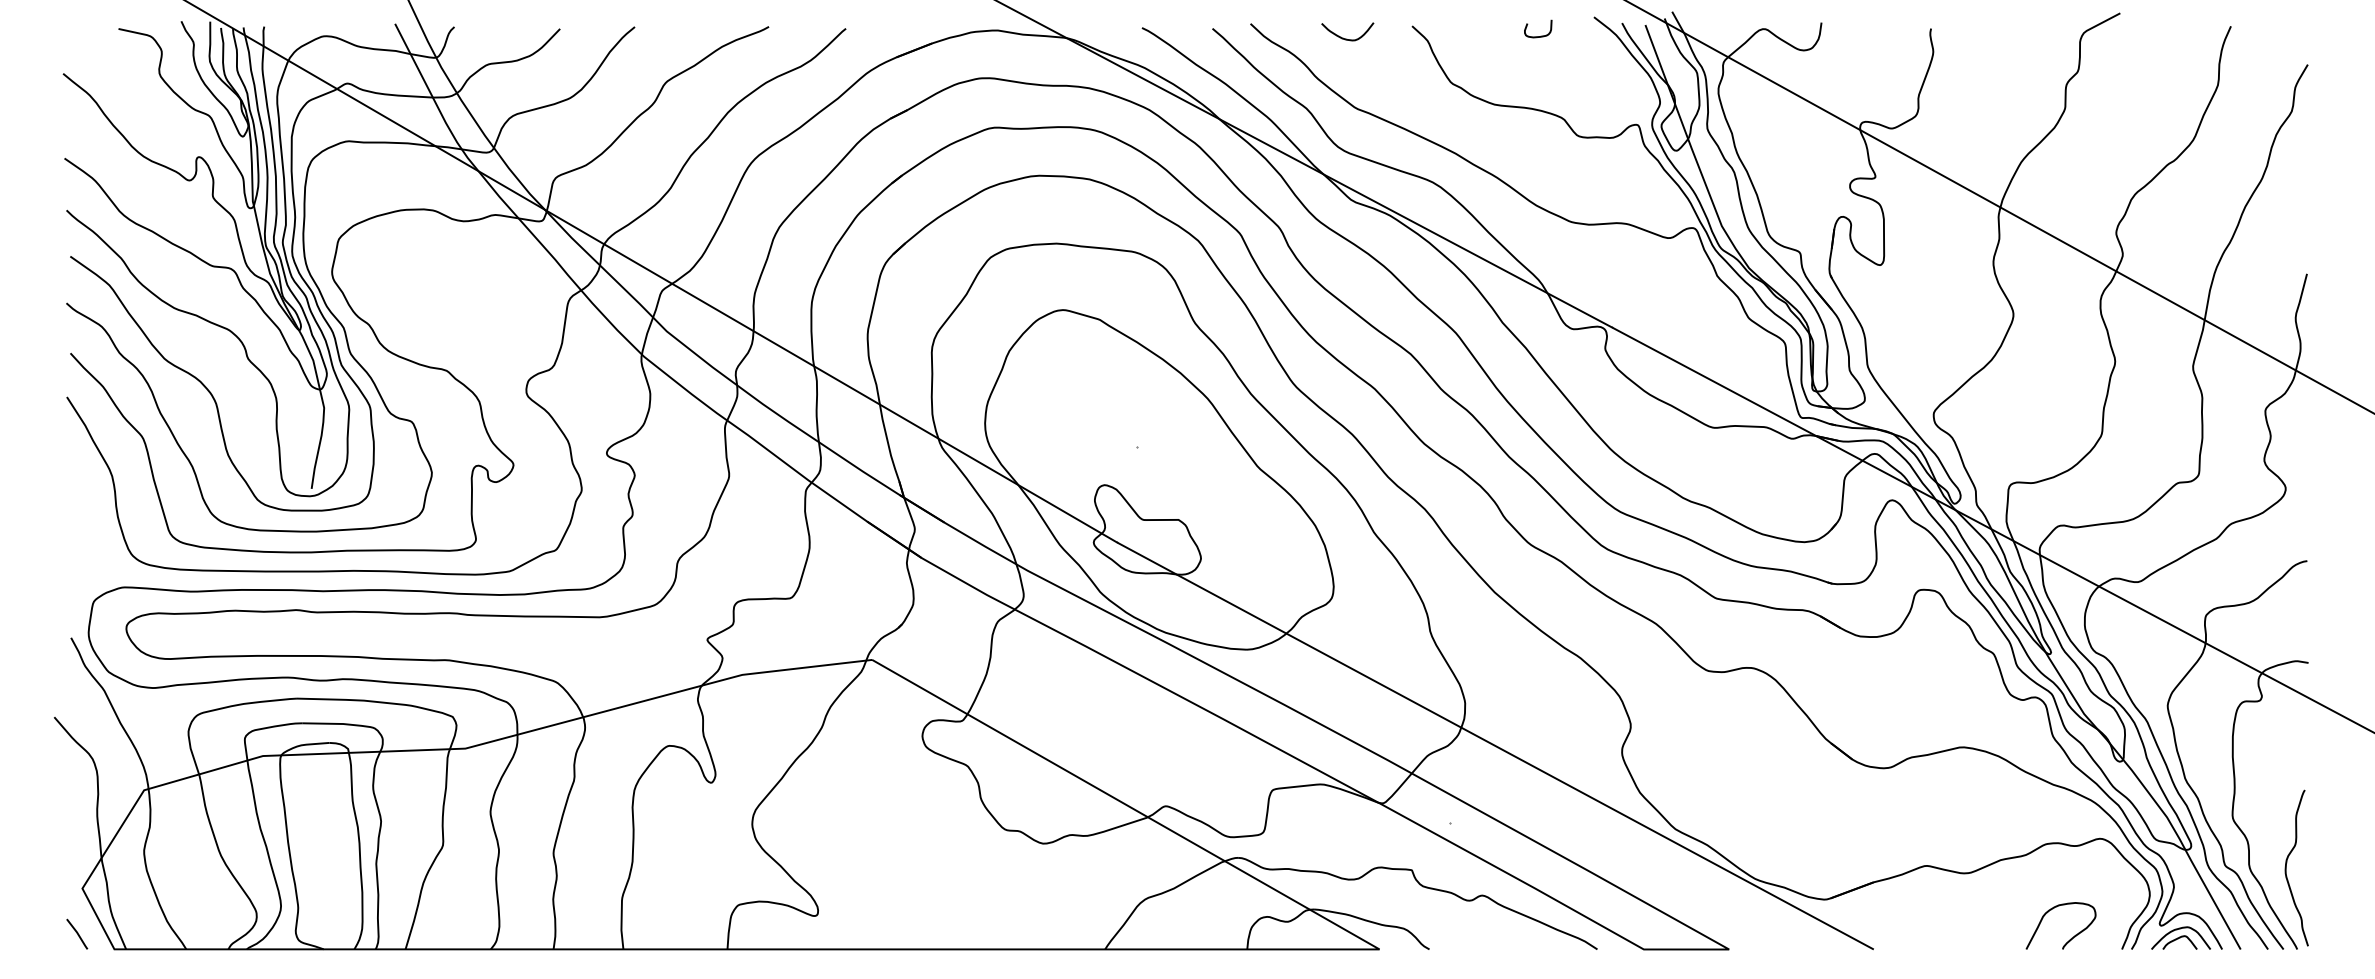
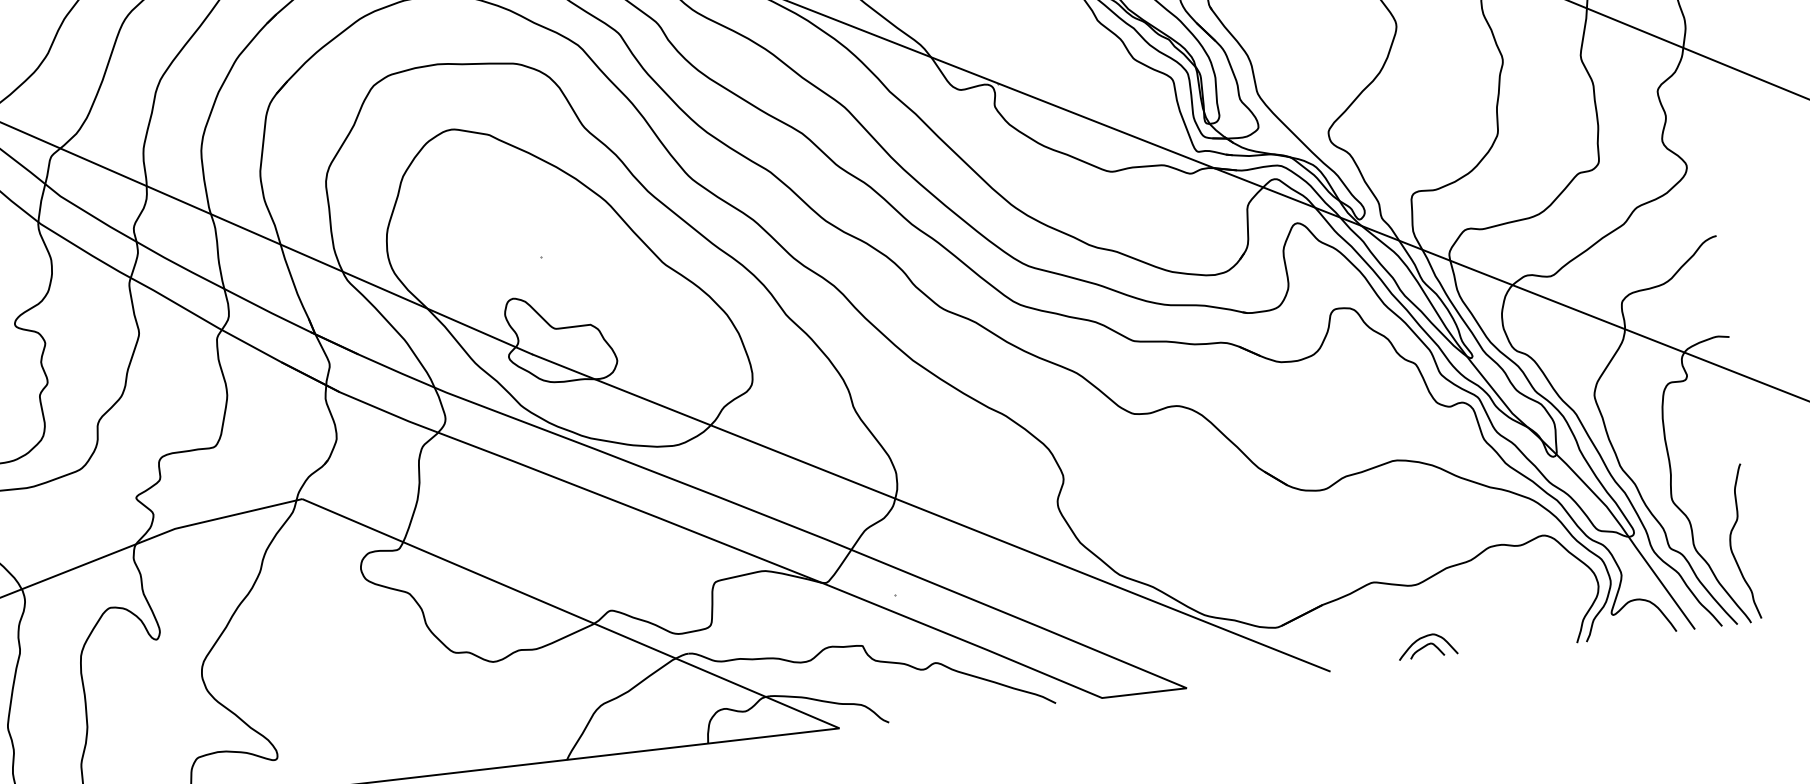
part: (2180, 937) -> (1426, 645), moved
curve: (2070, 938) -> (1524, 638), removed

